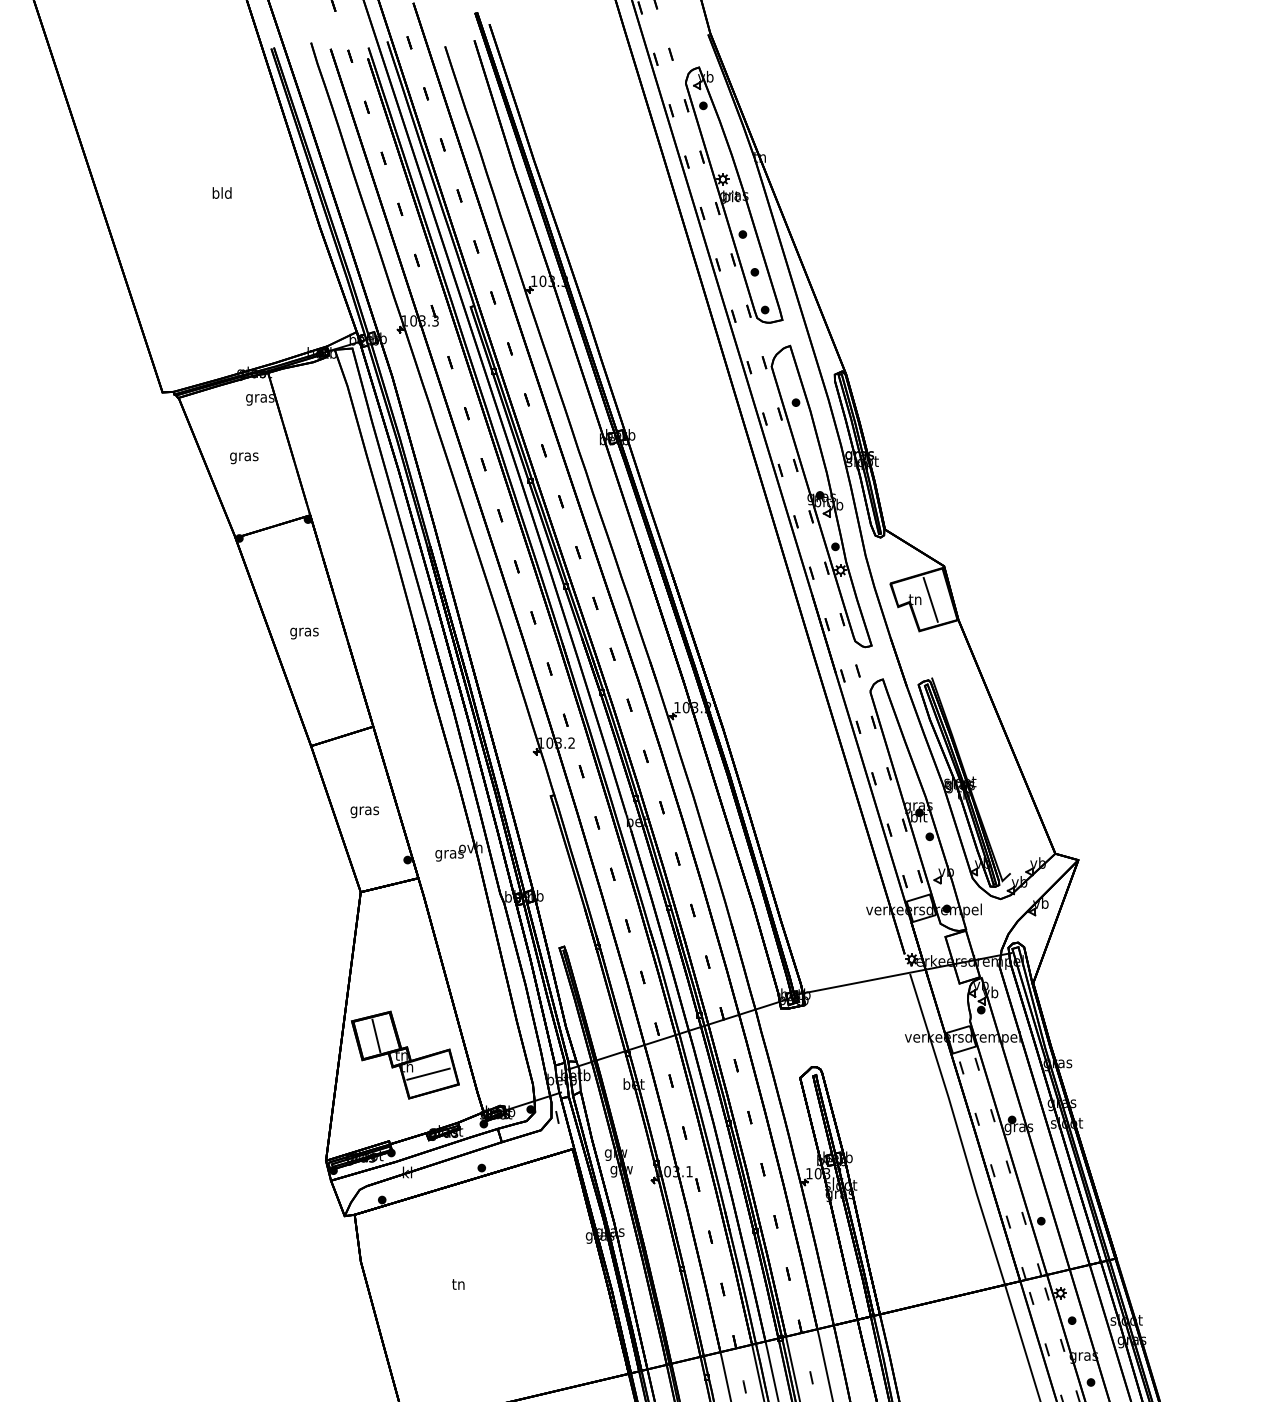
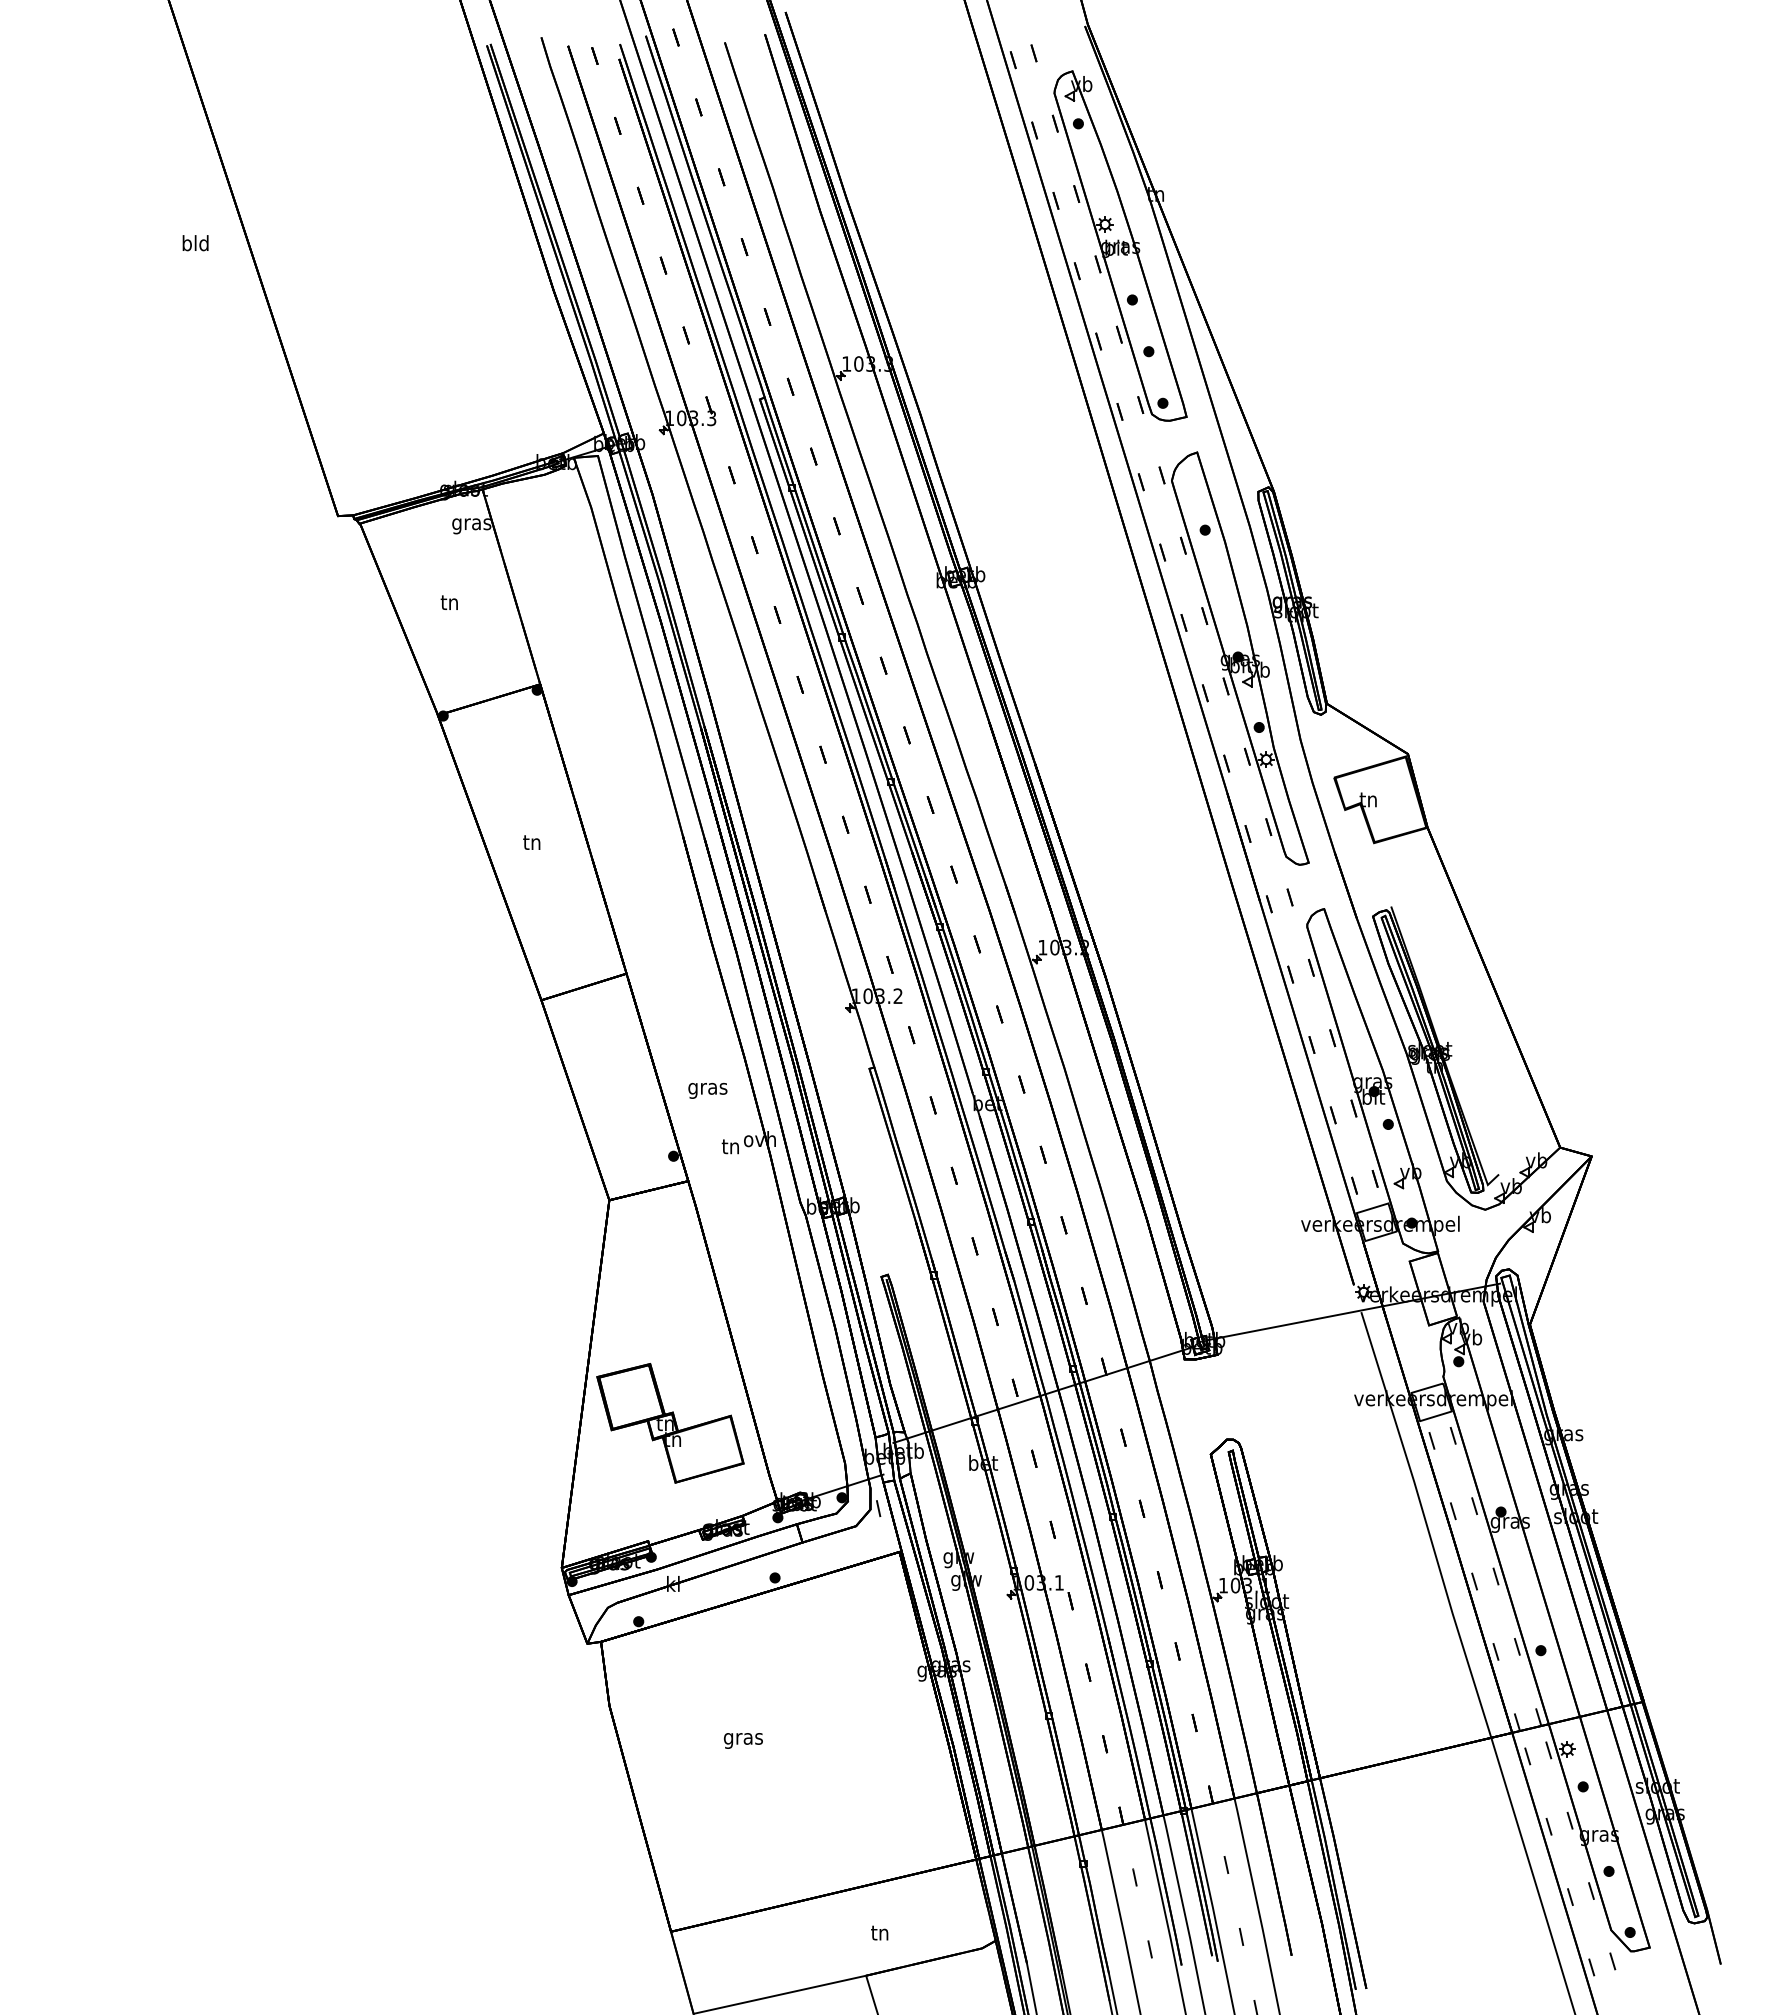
text: (222, 193) -> (195, 243), moved
text: (243, 456) -> (449, 604), gras -> tn
line: (930, 600) -> (1389, 800), removed
text: (303, 632) -> (531, 844), gras -> tn
text: (364, 812) -> (707, 1090), moved
text: (449, 854) -> (730, 1148), gras -> tn
line: (376, 1035) -> (630, 1396), removed
line: (428, 1074) -> (702, 1449), removed
text: (458, 1286) -> (742, 1739), tn -> gras

